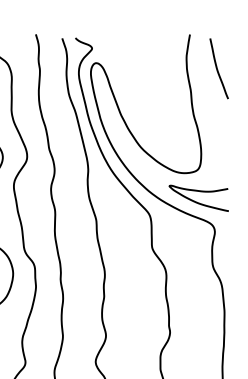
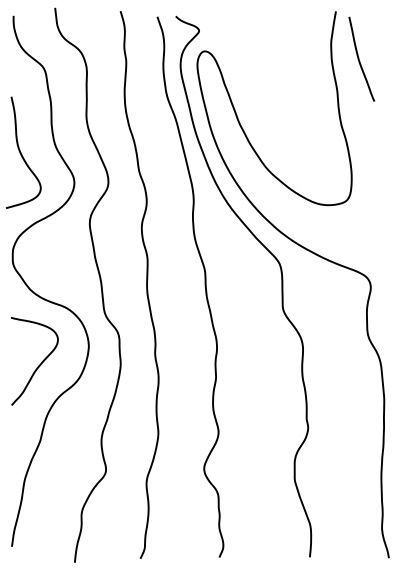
curve: (217, 68) -> (359, 58), moved
curve: (197, 202) -> (346, 245), removed

